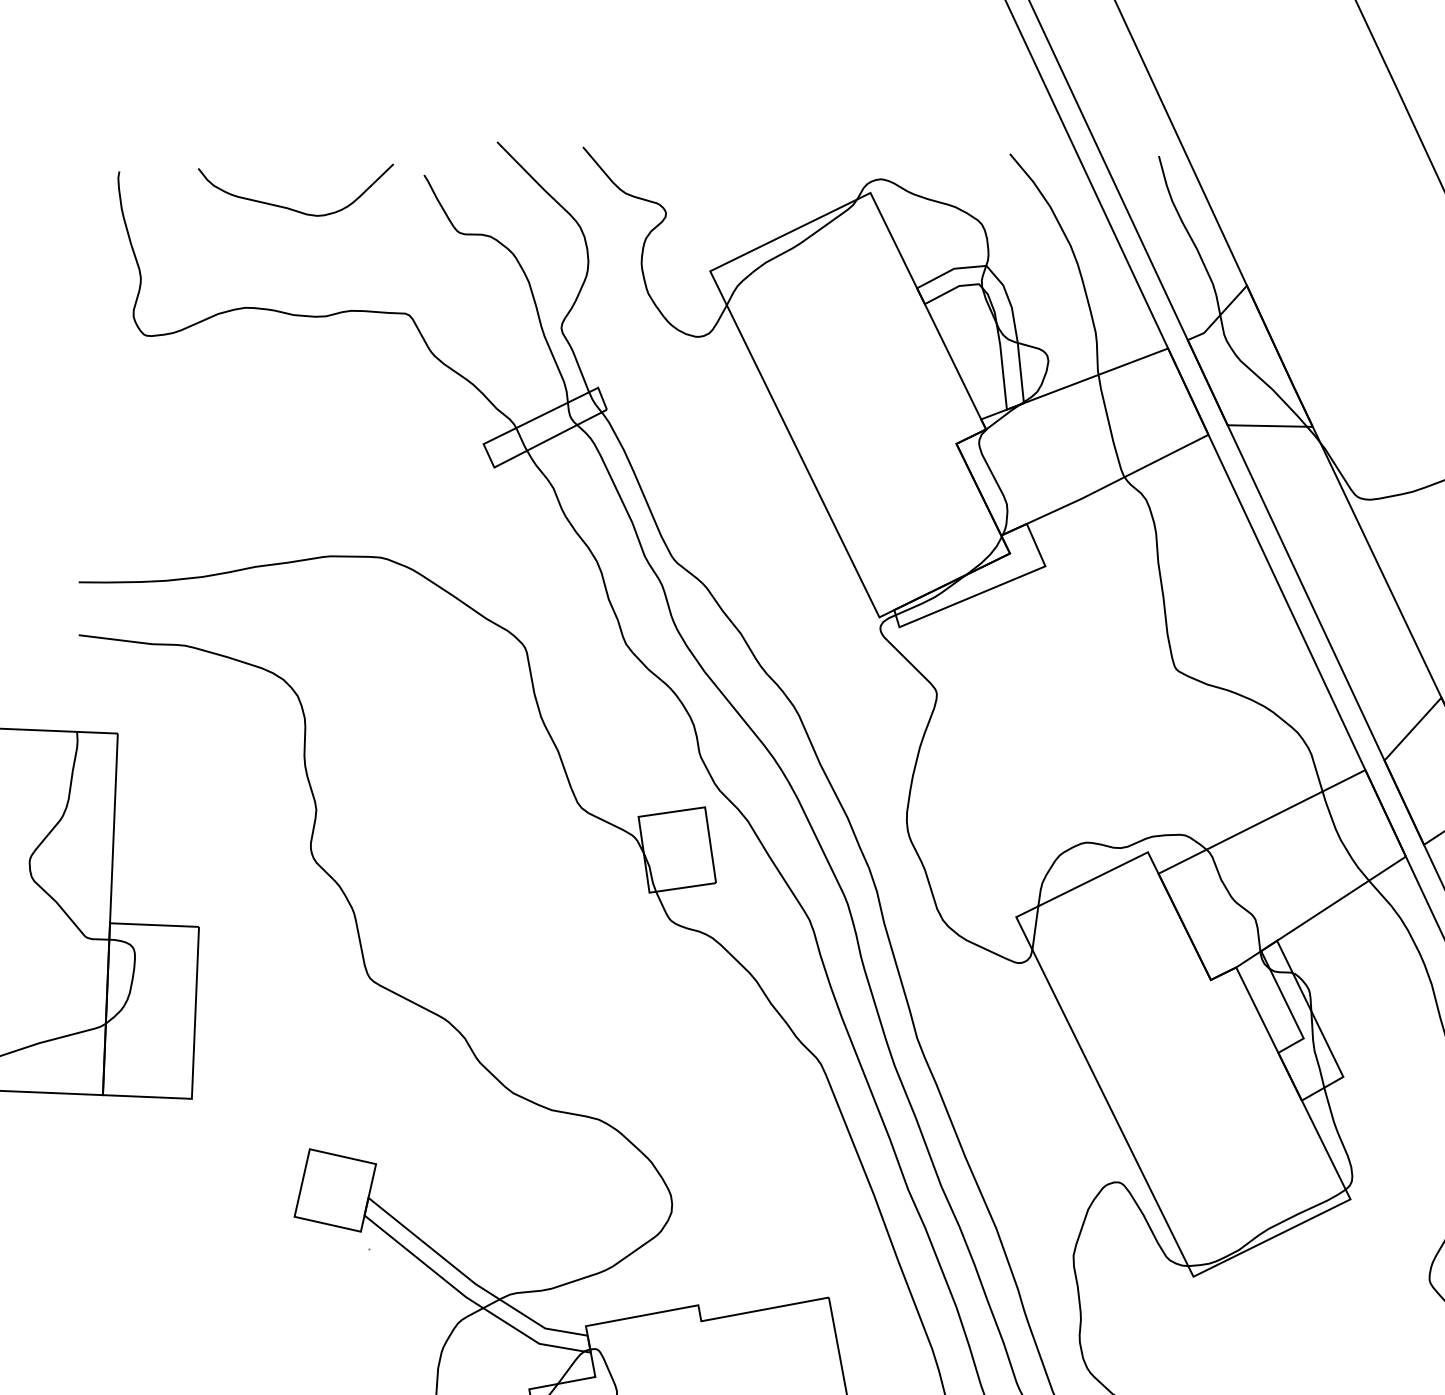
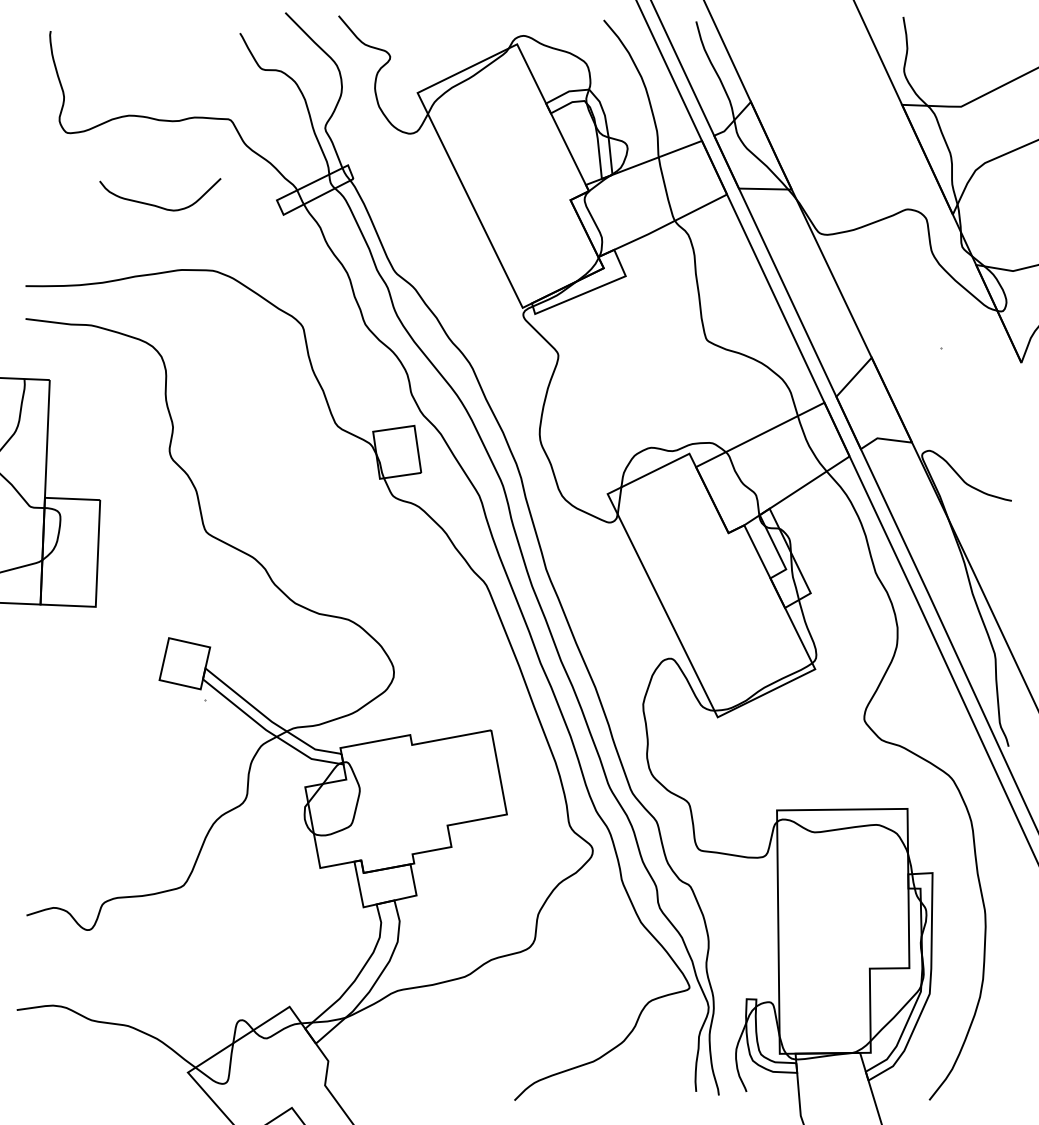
curve: (291, 207) -> (157, 205), moved

